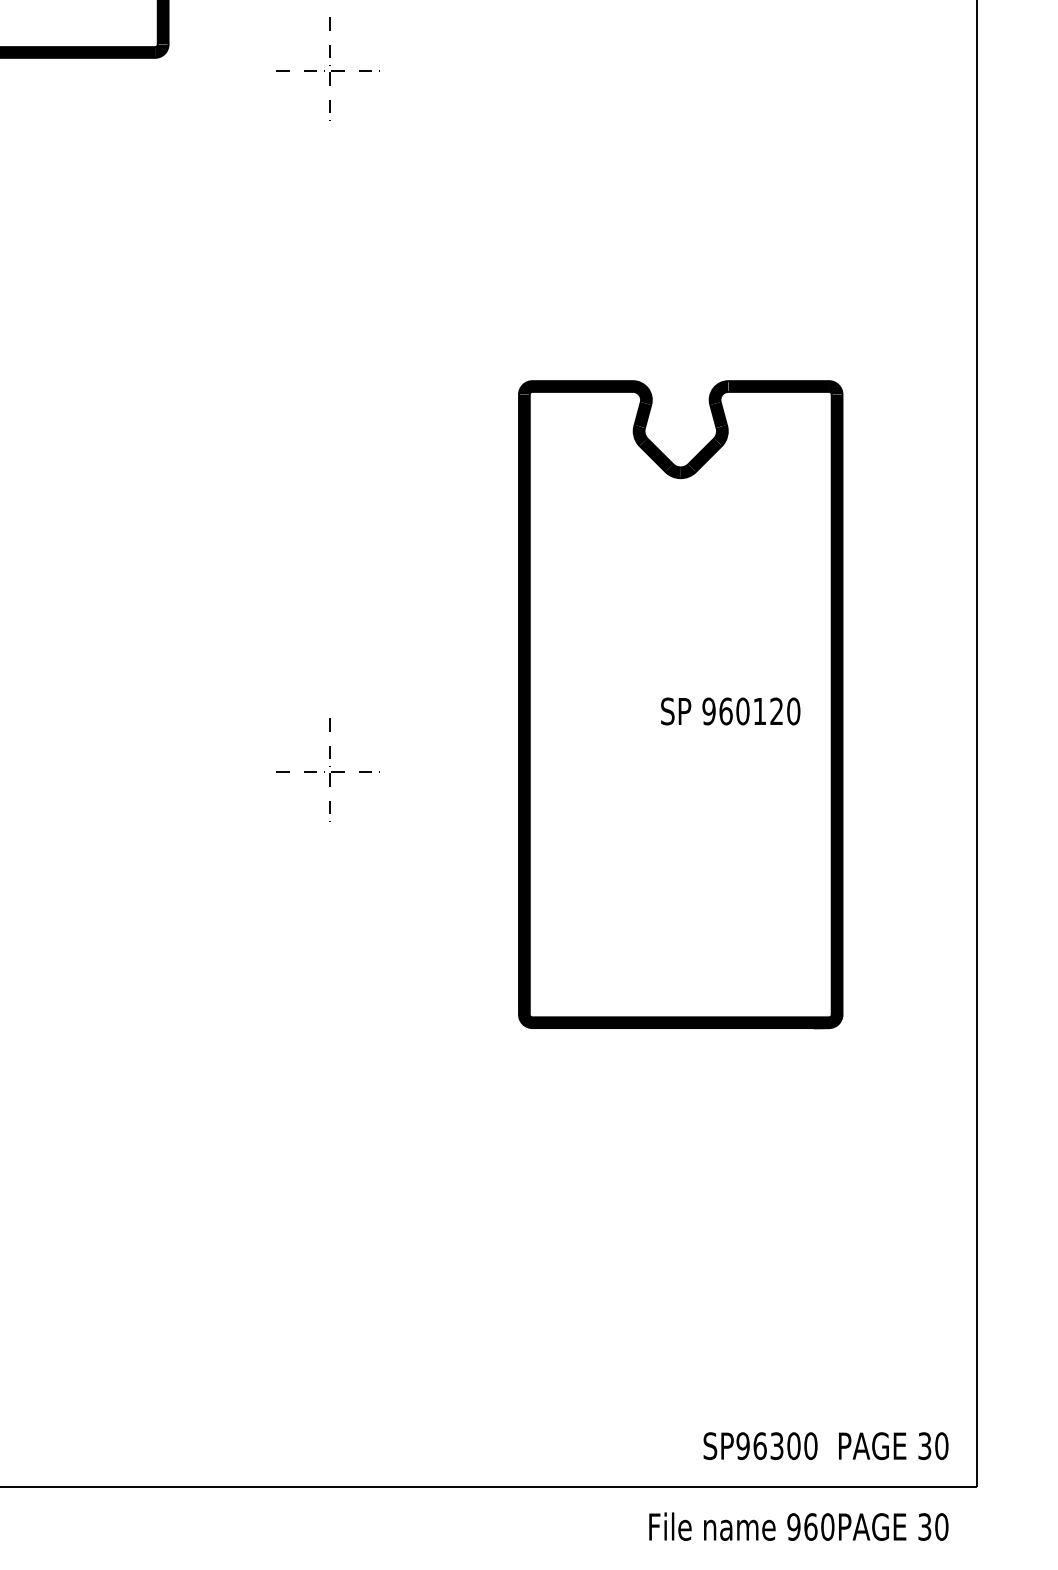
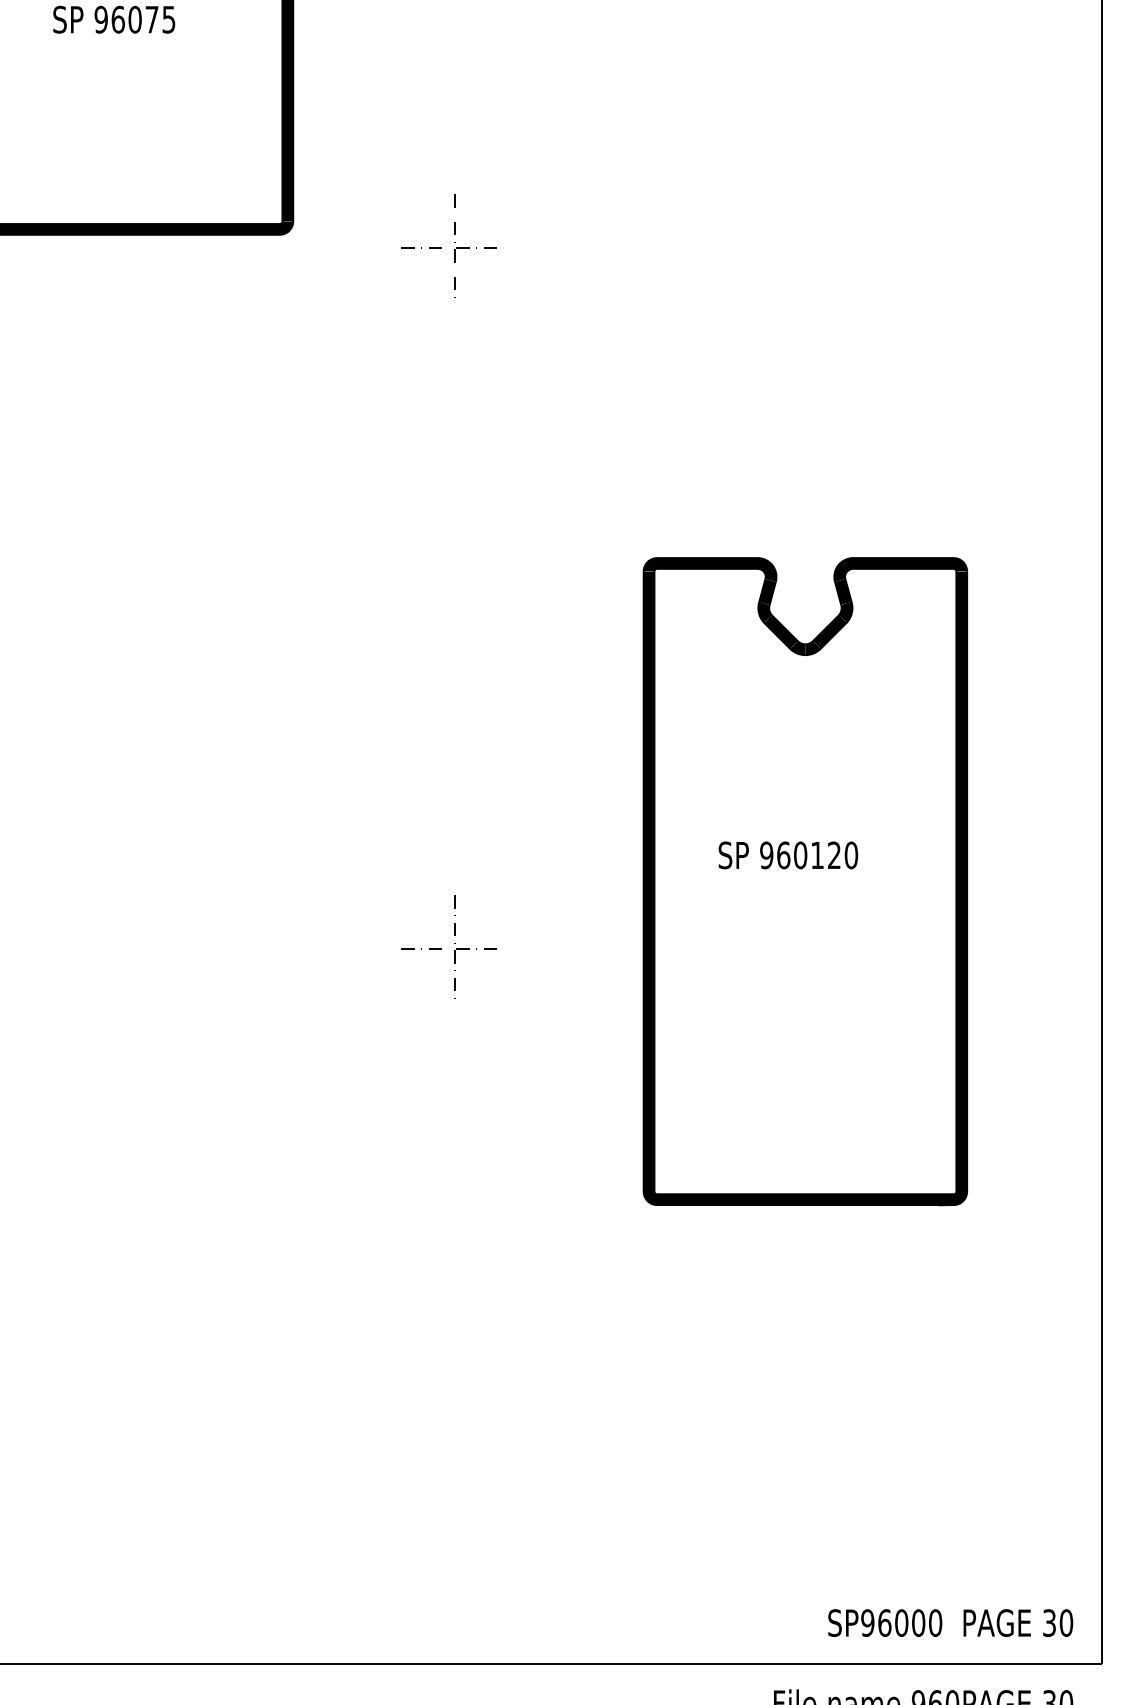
text: (730, 711) -> (788, 855), moved
text: (776, 1445) -> (901, 1622), SP96300 -> SP96000

